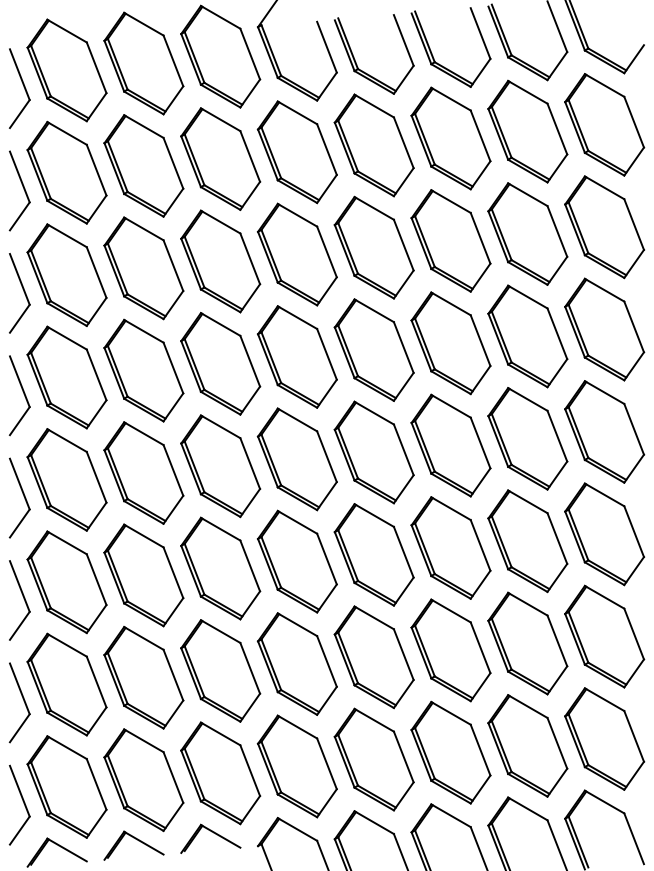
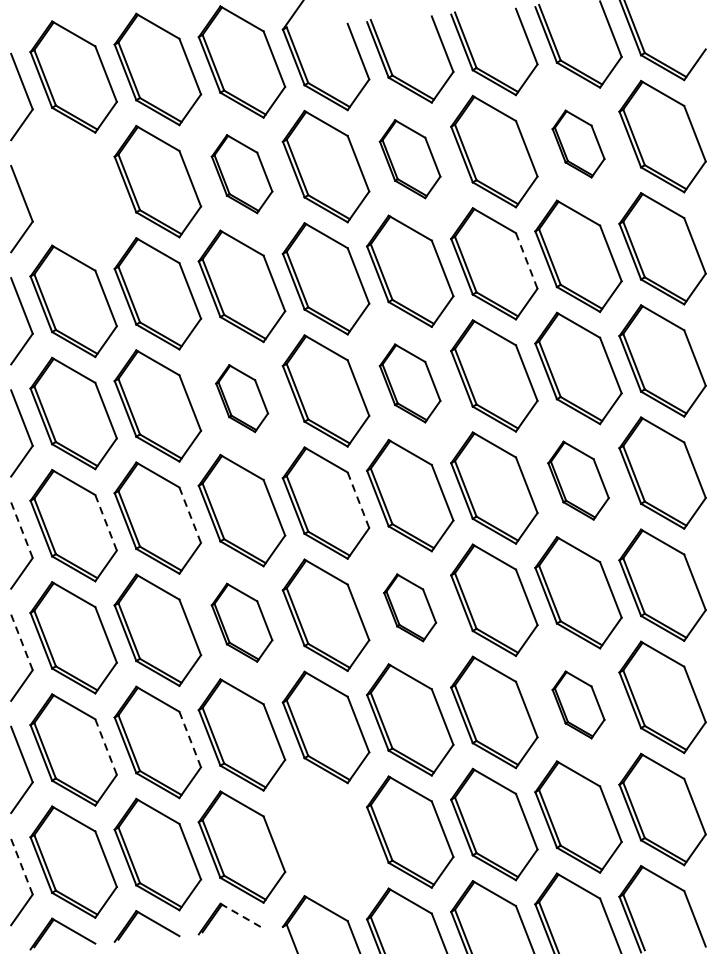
part: (527, 131) -> (578, 143), size x0.6
part: (373, 145) -> (409, 159), size x0.7
part: (220, 158) -> (241, 173), size x0.7
part: (66, 172) -> (73, 188), removed
line: (480, 238) -> (526, 261), solid -> dashed
part: (373, 349) -> (409, 382), size x0.7
part: (220, 363) -> (241, 398), size x0.6
part: (527, 438) -> (578, 480), size x0.7
line: (327, 457) -> (359, 501), solid -> dashed
line: (173, 470) -> (190, 515), solid -> dashed
line: (96, 477) -> (105, 523), solid -> dashed
line: (20, 484) -> (22, 530), solid -> dashed
part: (373, 554) -> (409, 607), size x0.6
part: (220, 568) -> (241, 622), size x0.7
line: (20, 586) -> (22, 642), solid -> dashed
part: (527, 643) -> (578, 704), size x0.6
line: (173, 675) -> (190, 739), solid -> dashed
line: (96, 682) -> (105, 747), solid -> dashed
part: (296, 766) -> (325, 839), removed
line: (20, 791) -> (22, 867), solid -> dashed
line: (220, 836) -> (241, 916), solid -> dashed

